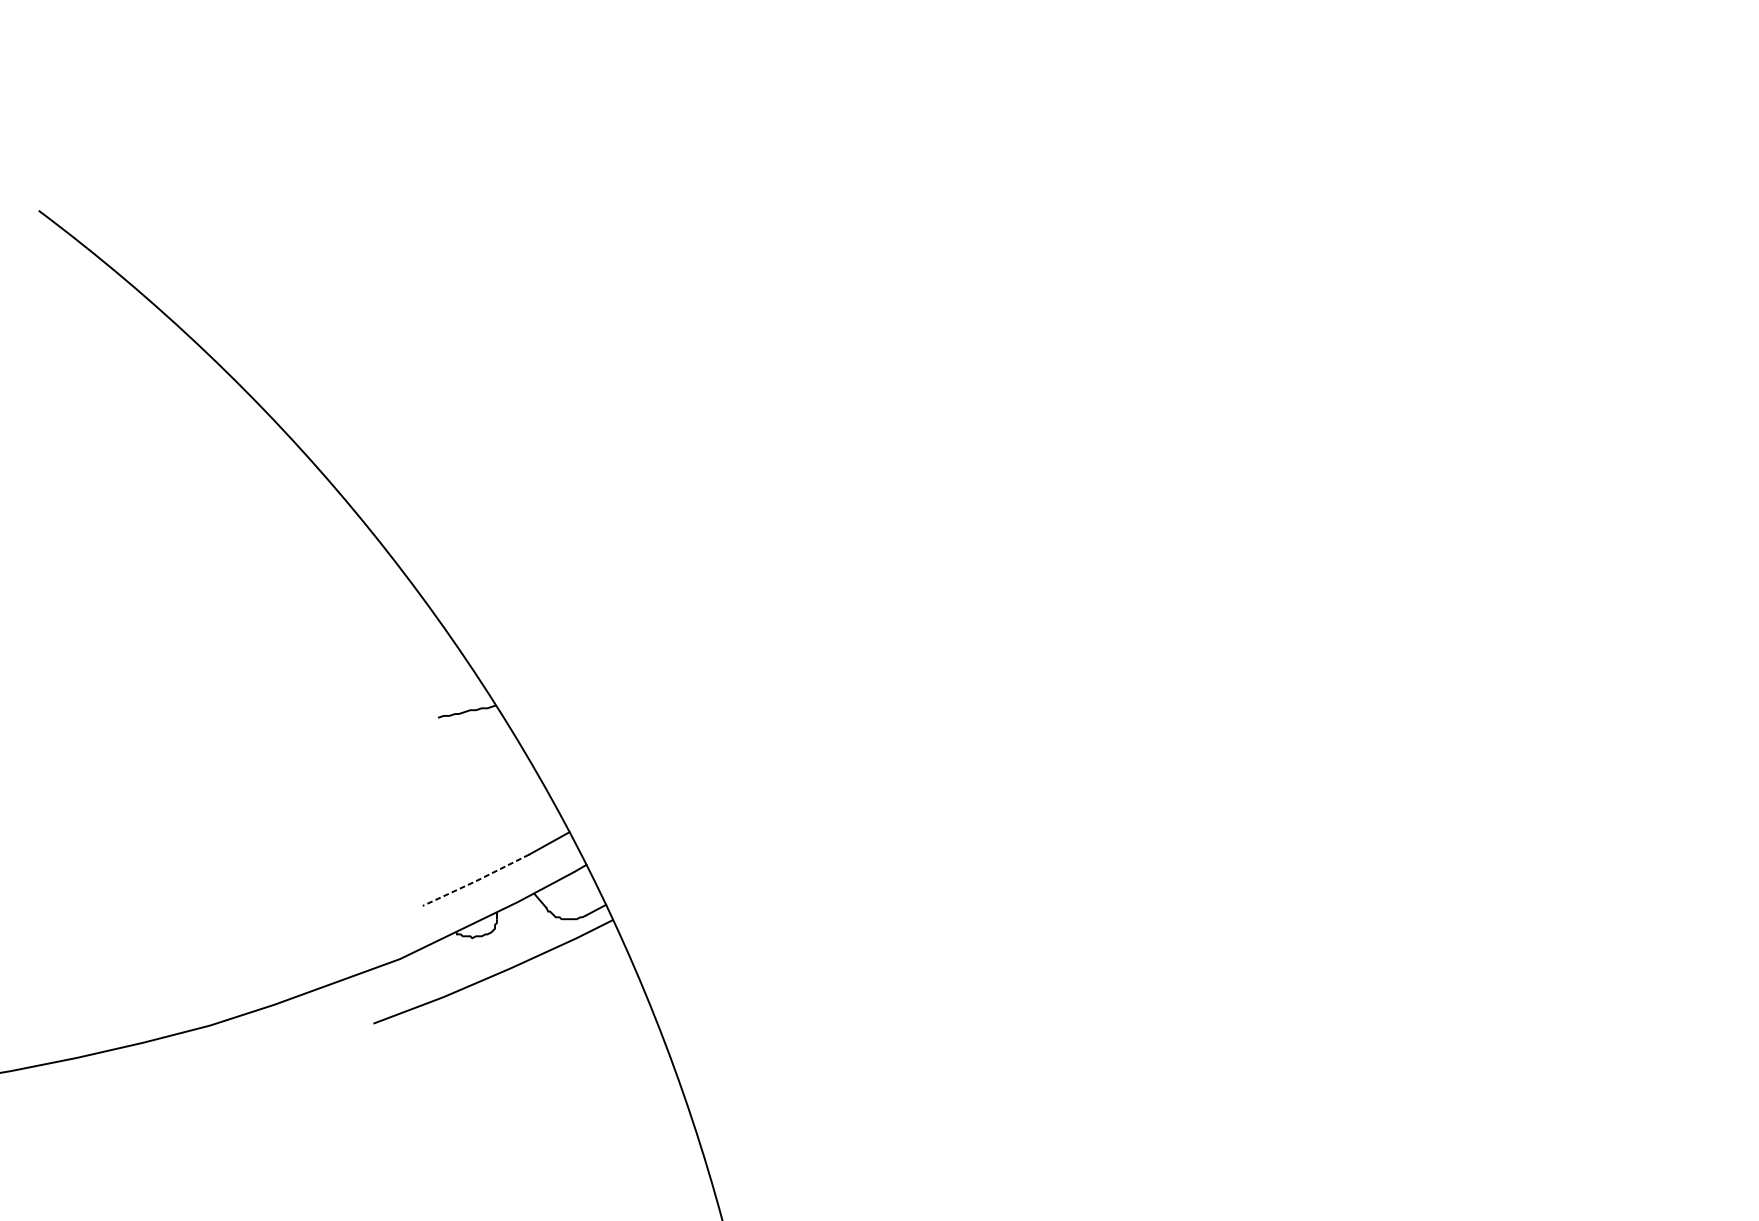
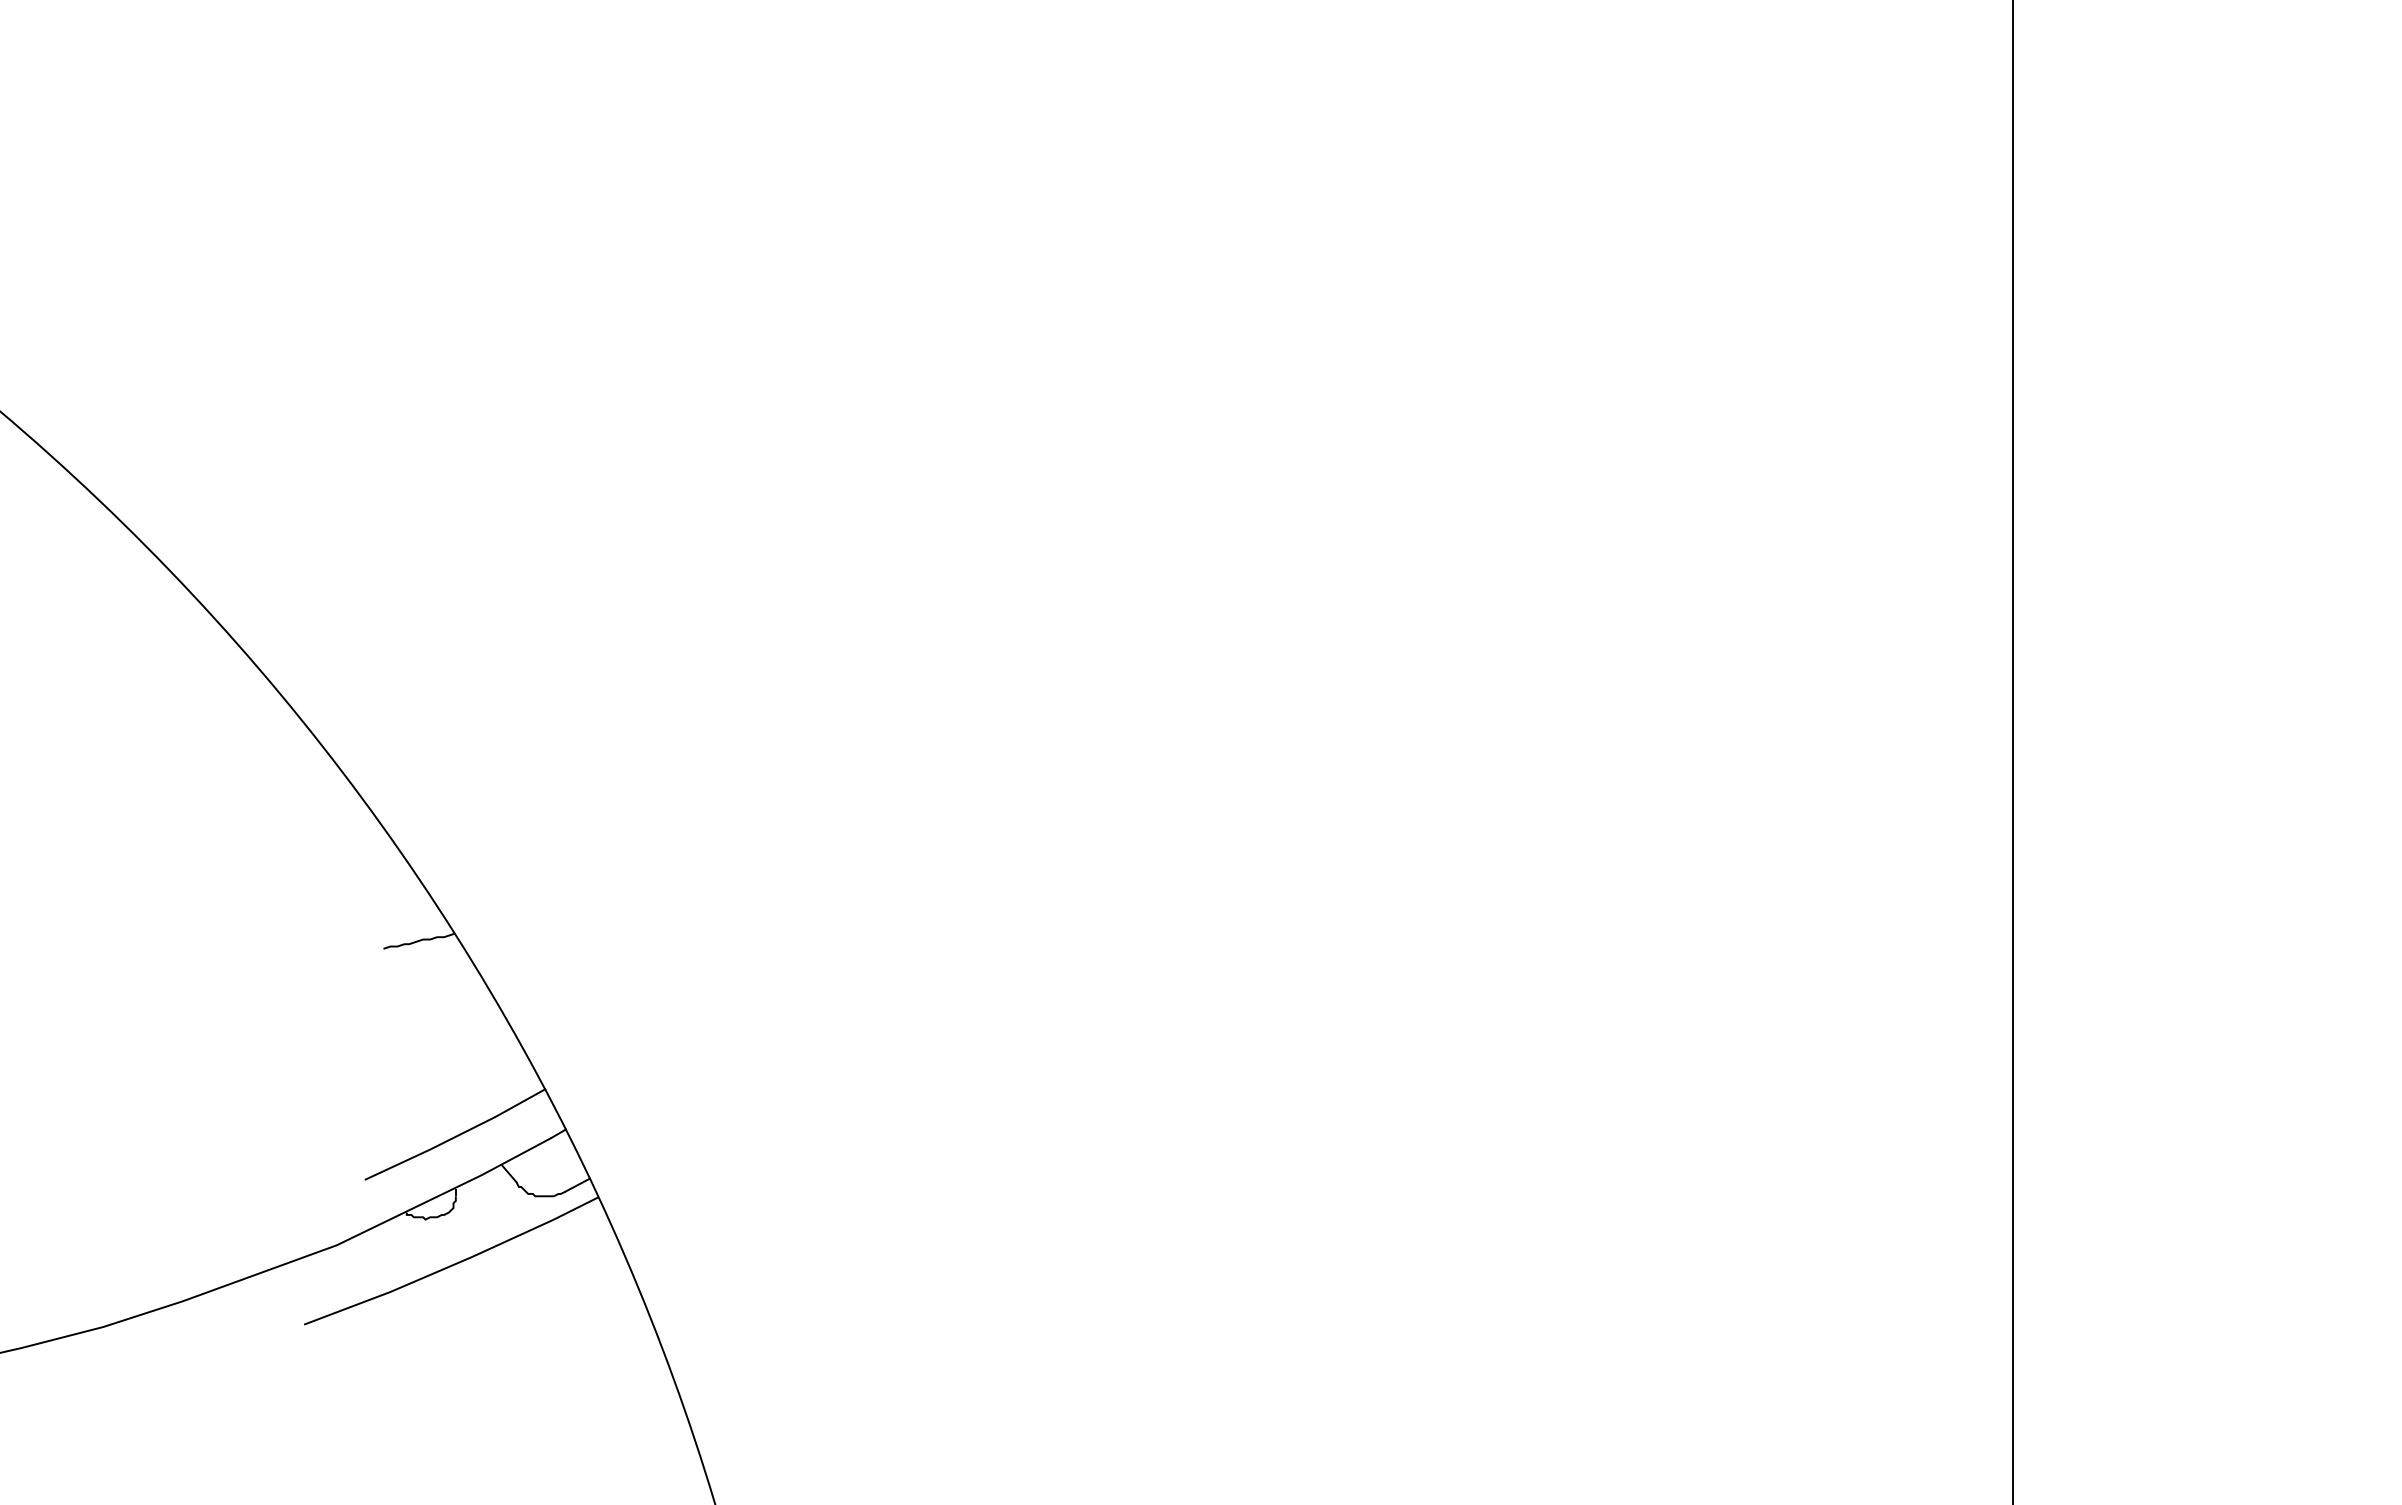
line: (476, 881) -> (430, 1149), dashed -> solid

